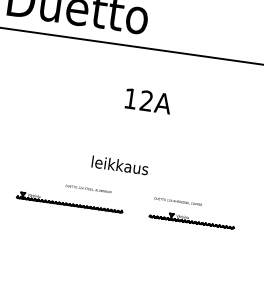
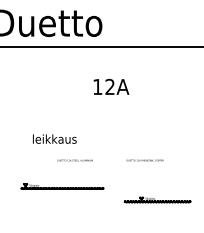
text: (119, 164) -> (54, 138), moved
part: (70, 202) -> (62, 186), moved
part: (191, 219) -> (157, 199), moved

